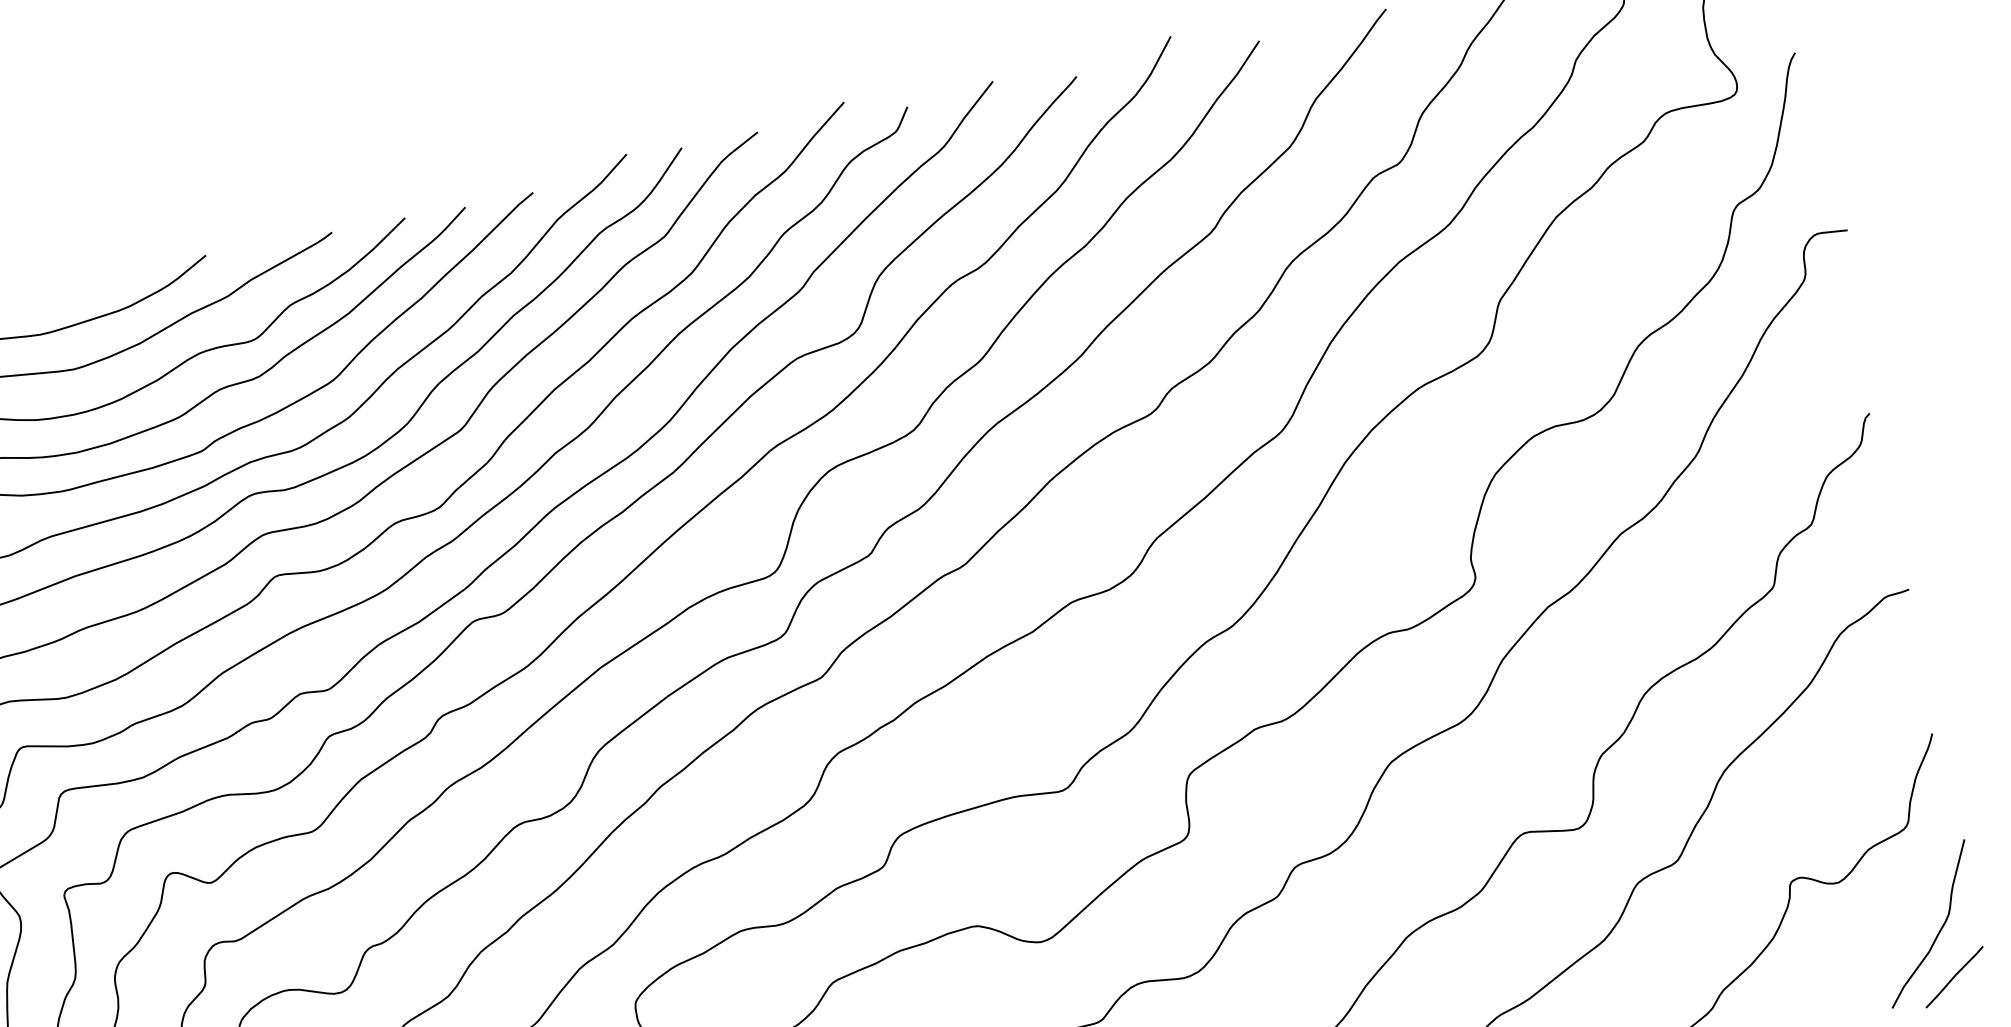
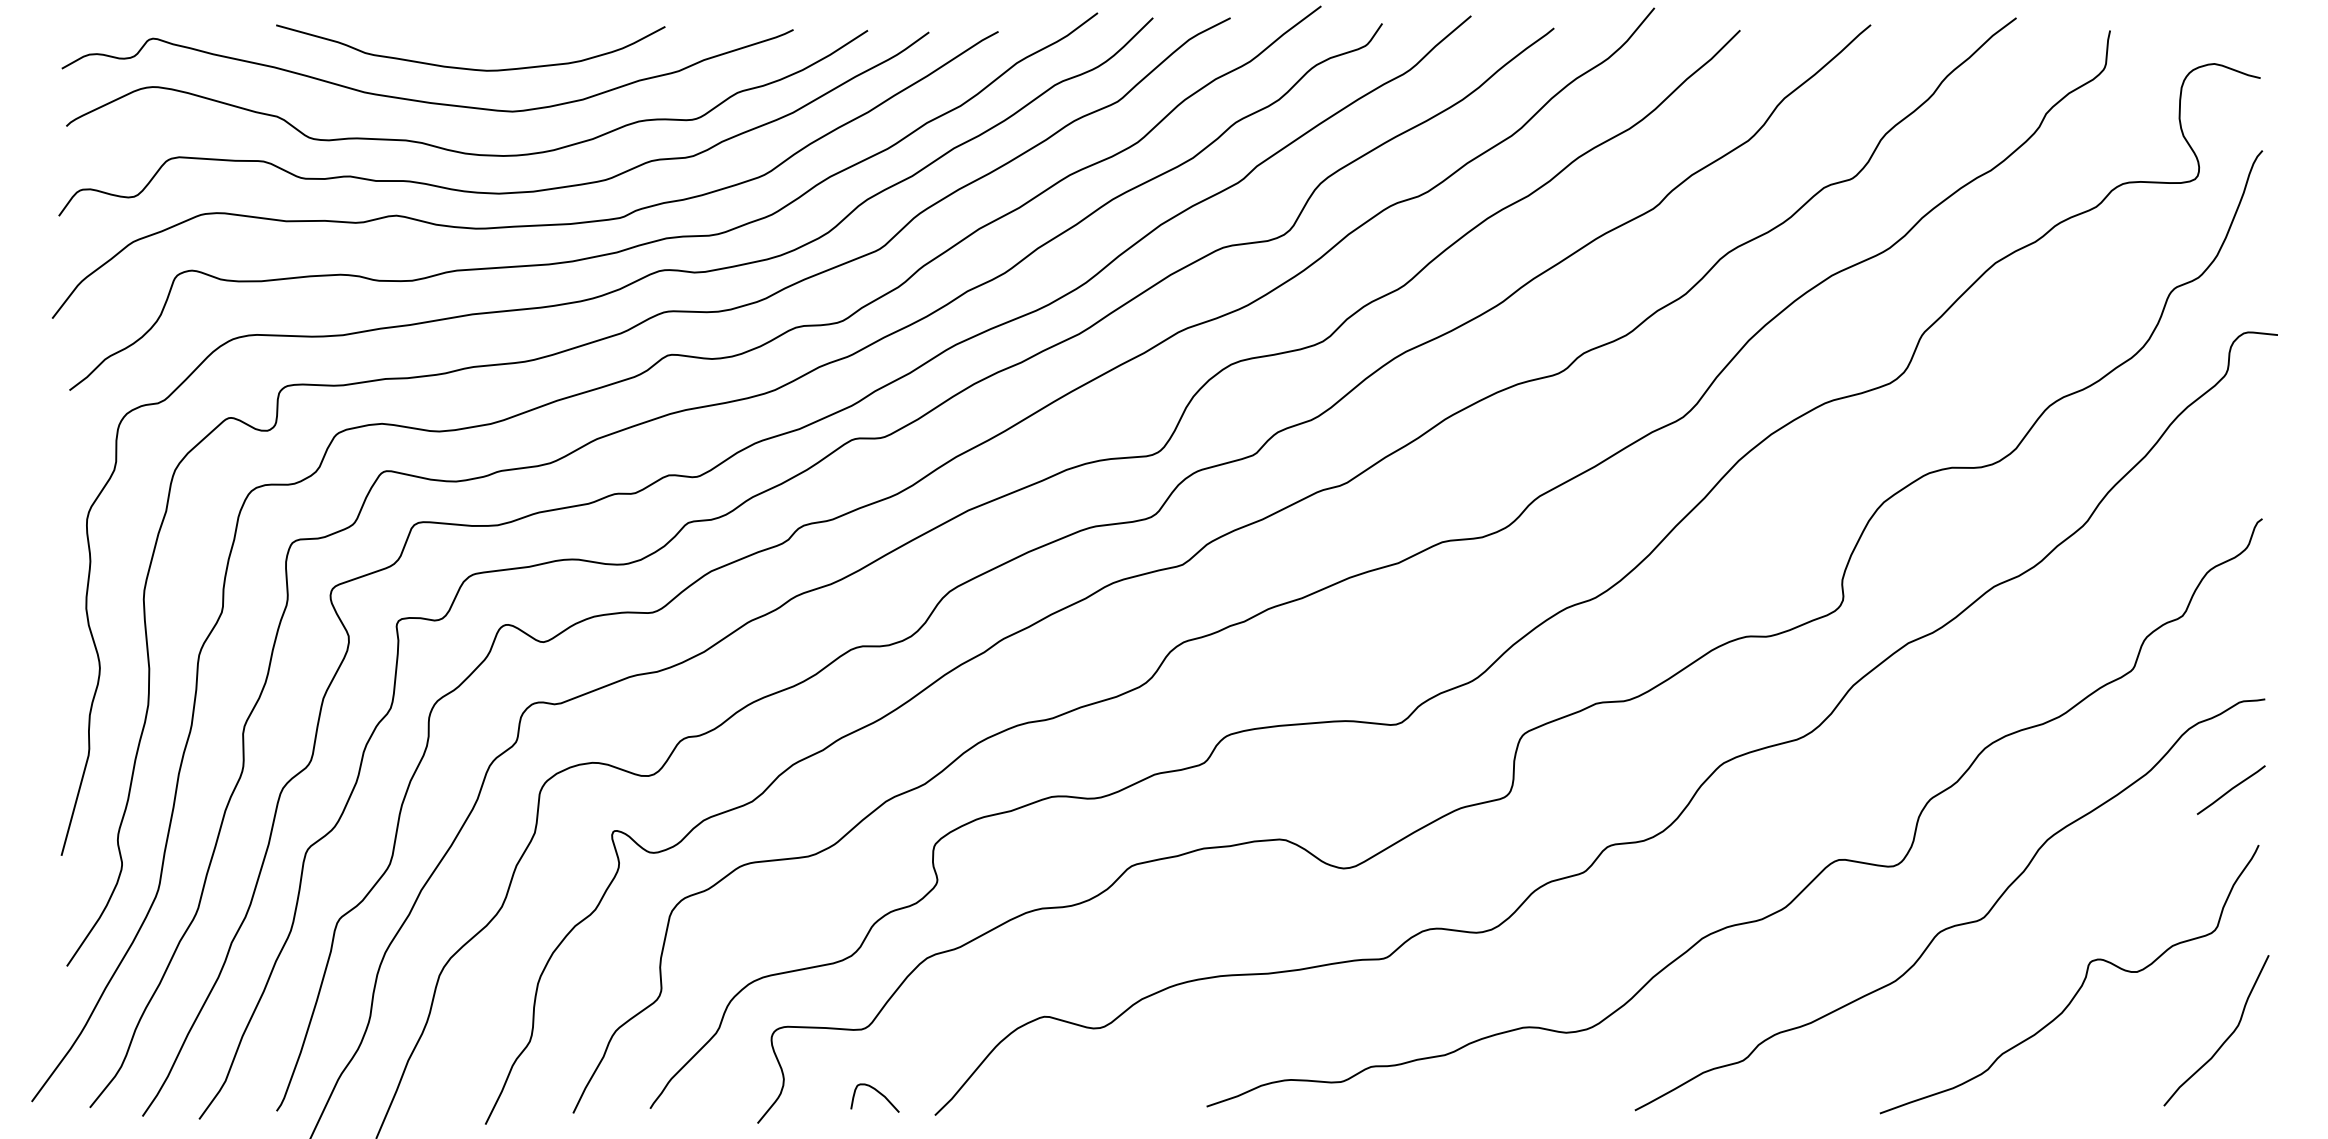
line: (1953, 976) -> (2230, 789), moved

